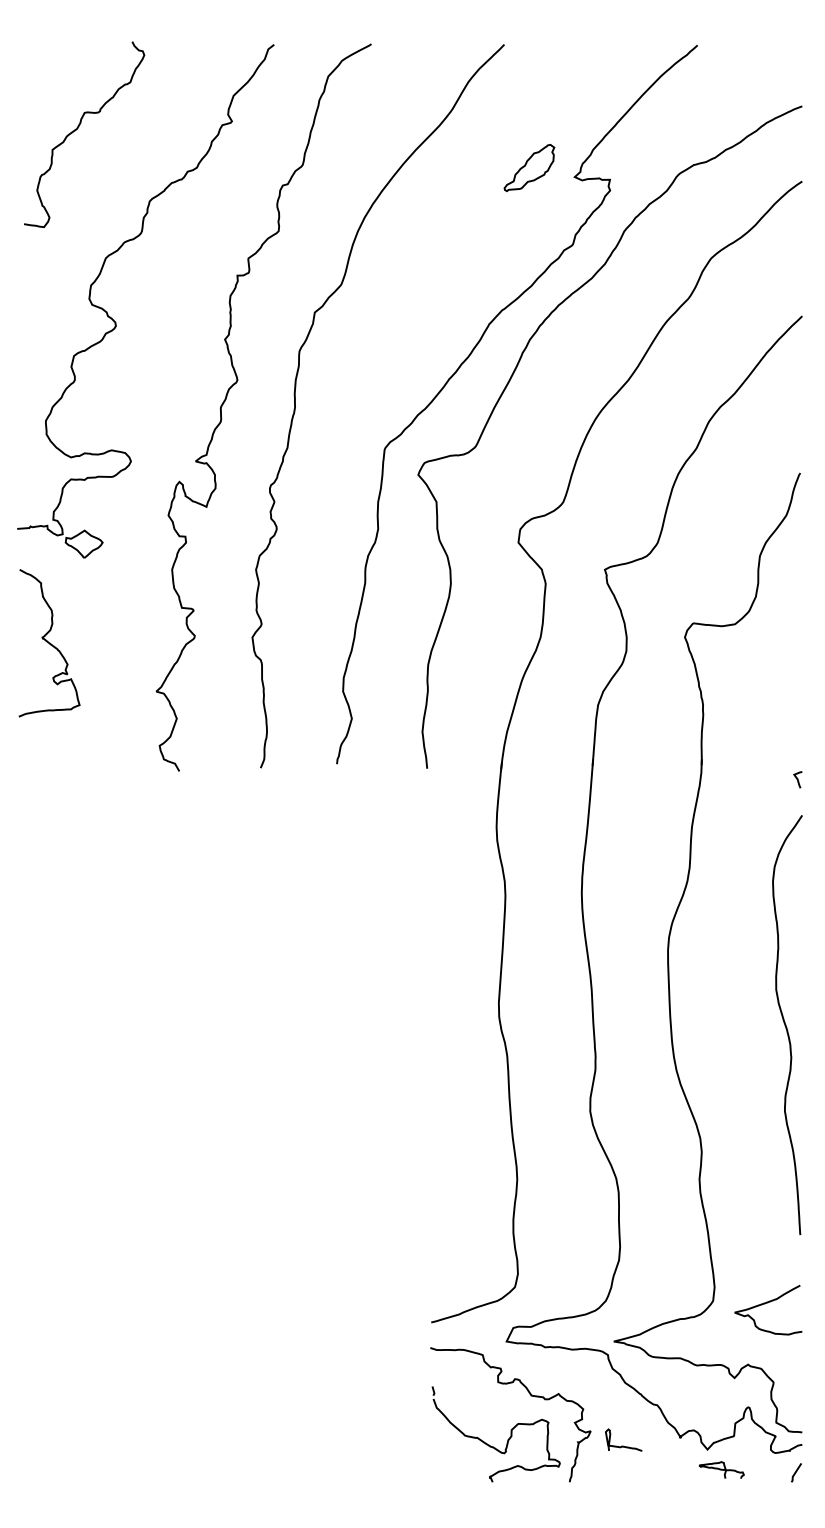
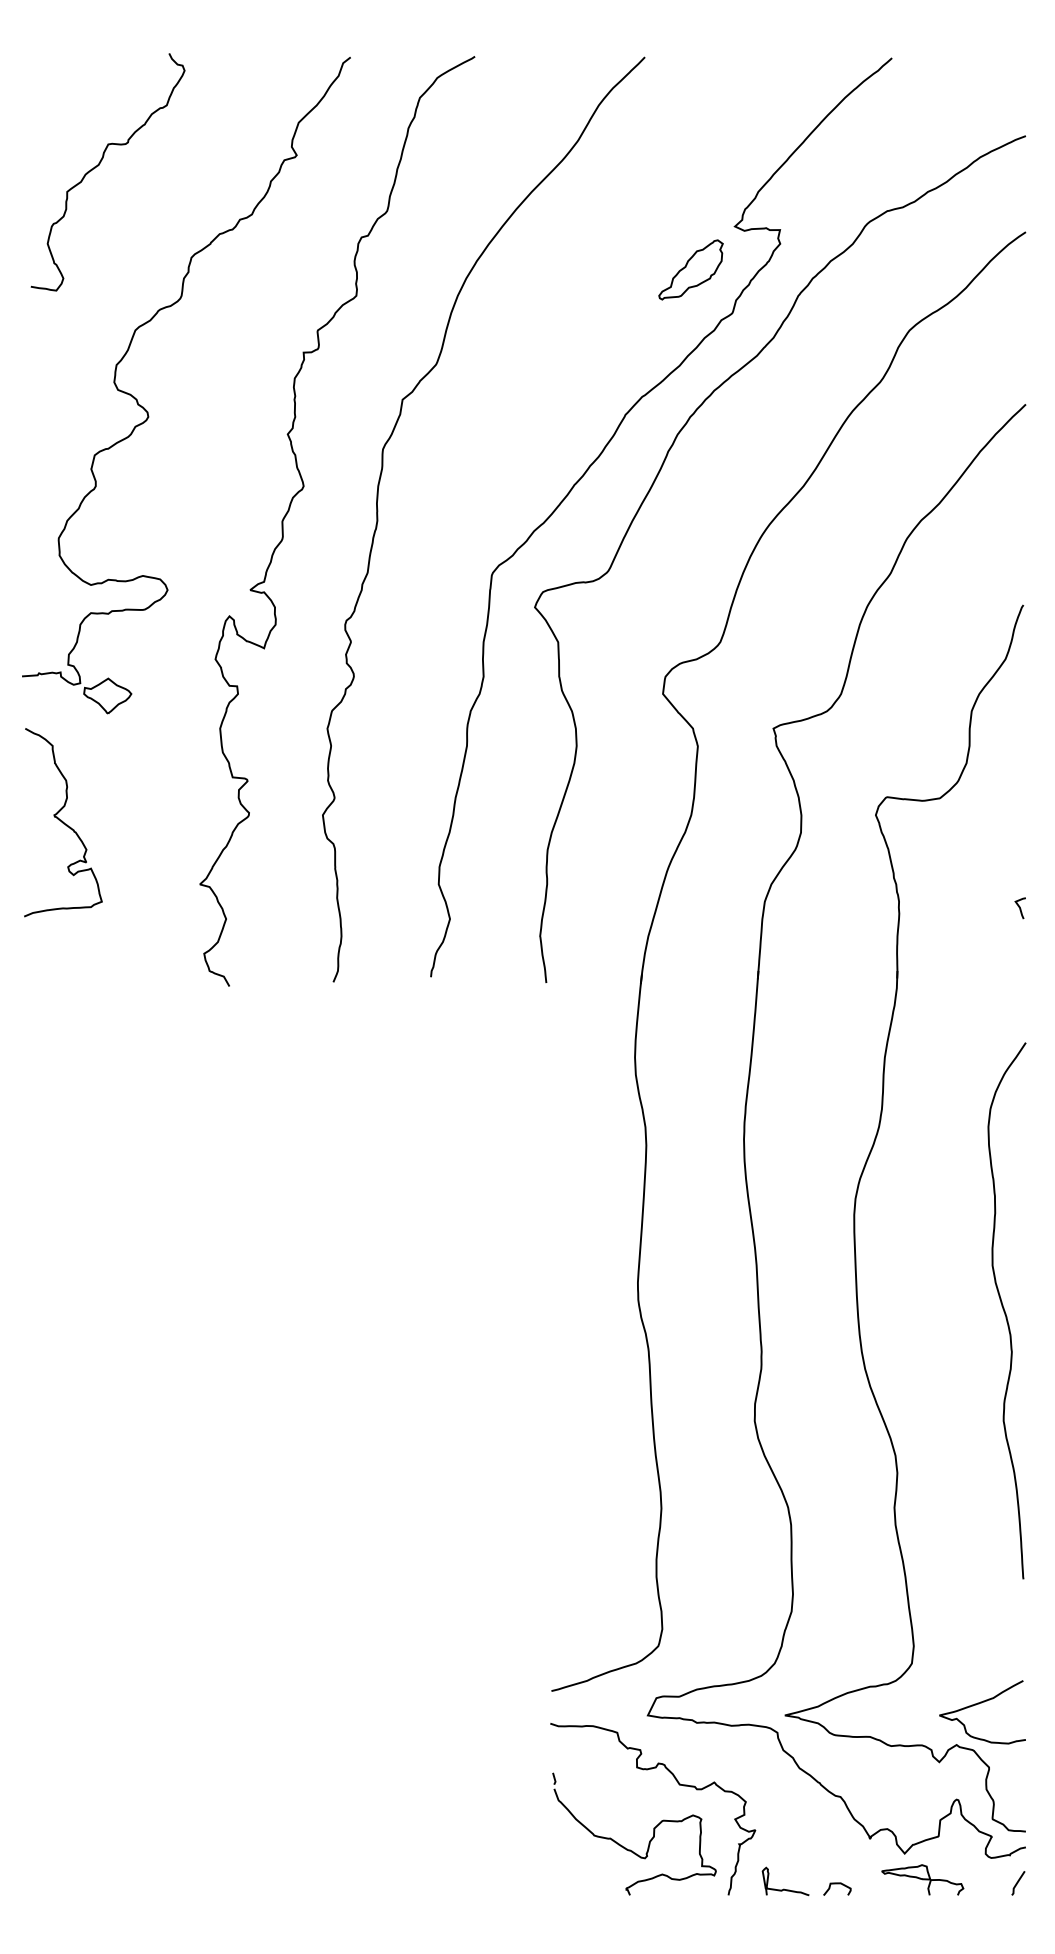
part: (529, 167) -> (690, 269), moved
curve: (797, 780) -> (1019, 908), moved
curve: (766, 1304) -> (979, 1704), moved
curve: (622, 1445) -> (784, 1888), moved
part: (721, 1469) -> (922, 1879), size x1.43
curve: (654, 1473) -> (837, 1884), added

